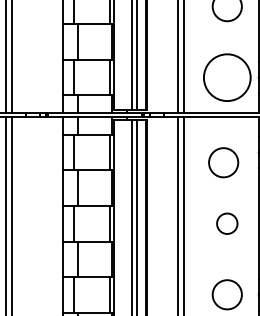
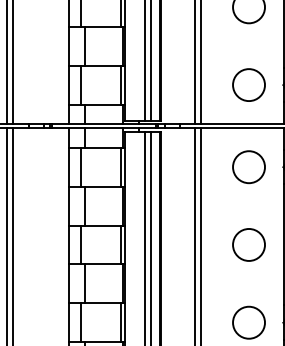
circle: (227, 78) -> (249, 85), size x0.62
circle: (223, 163) -> (248, 167), moved
circle: (226, 223) -> (248, 244), size x1.43

